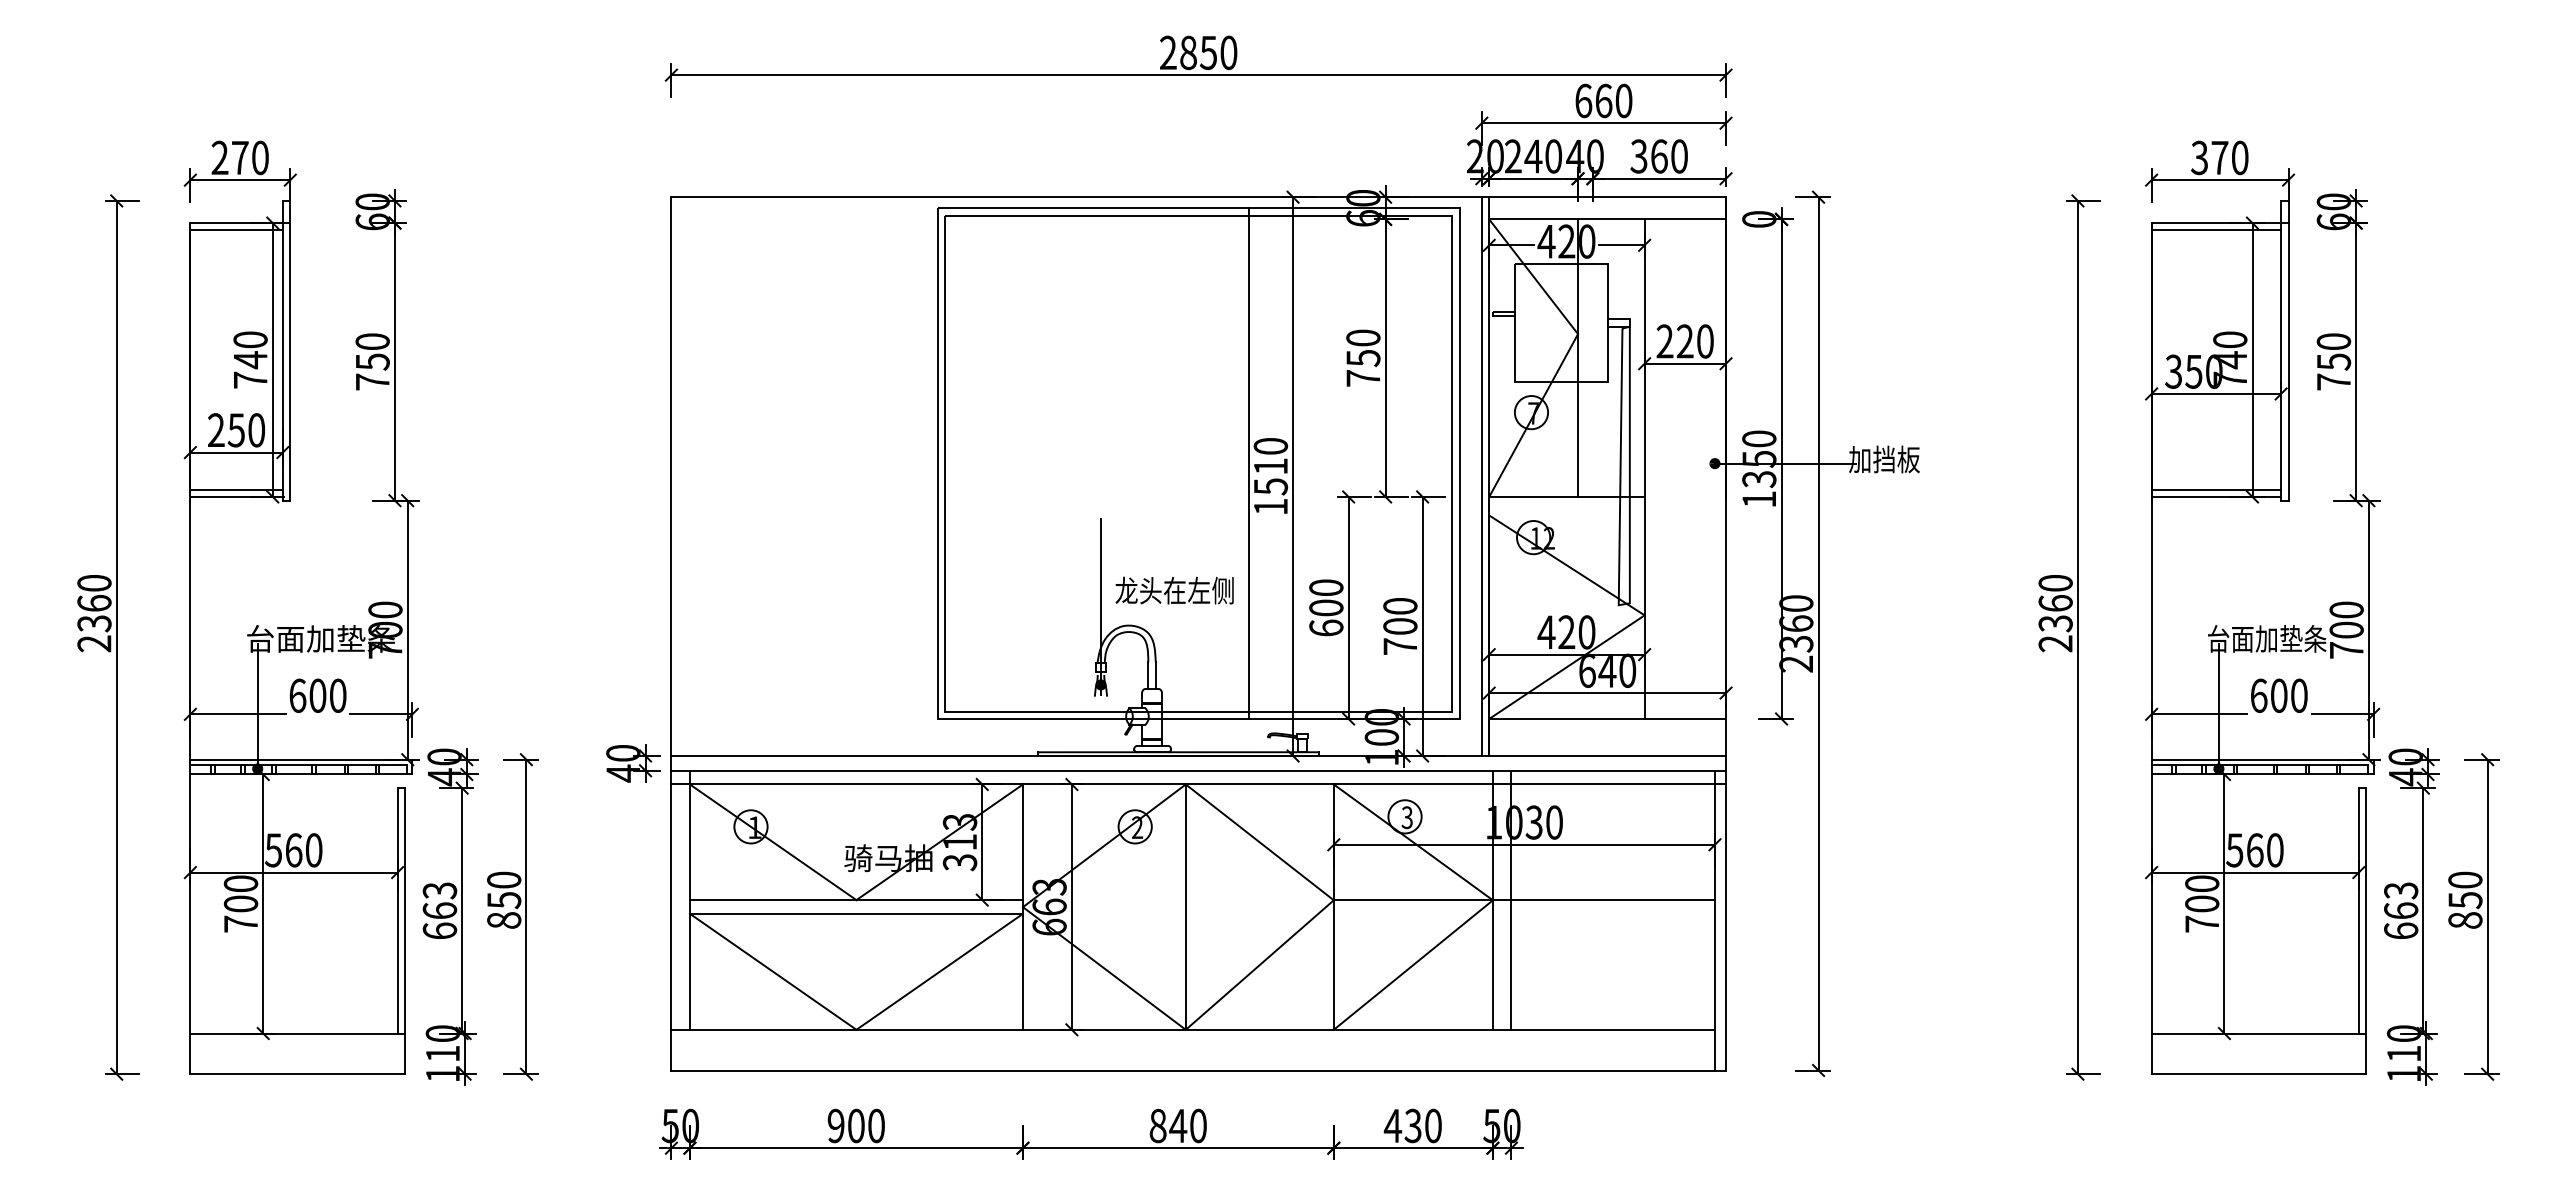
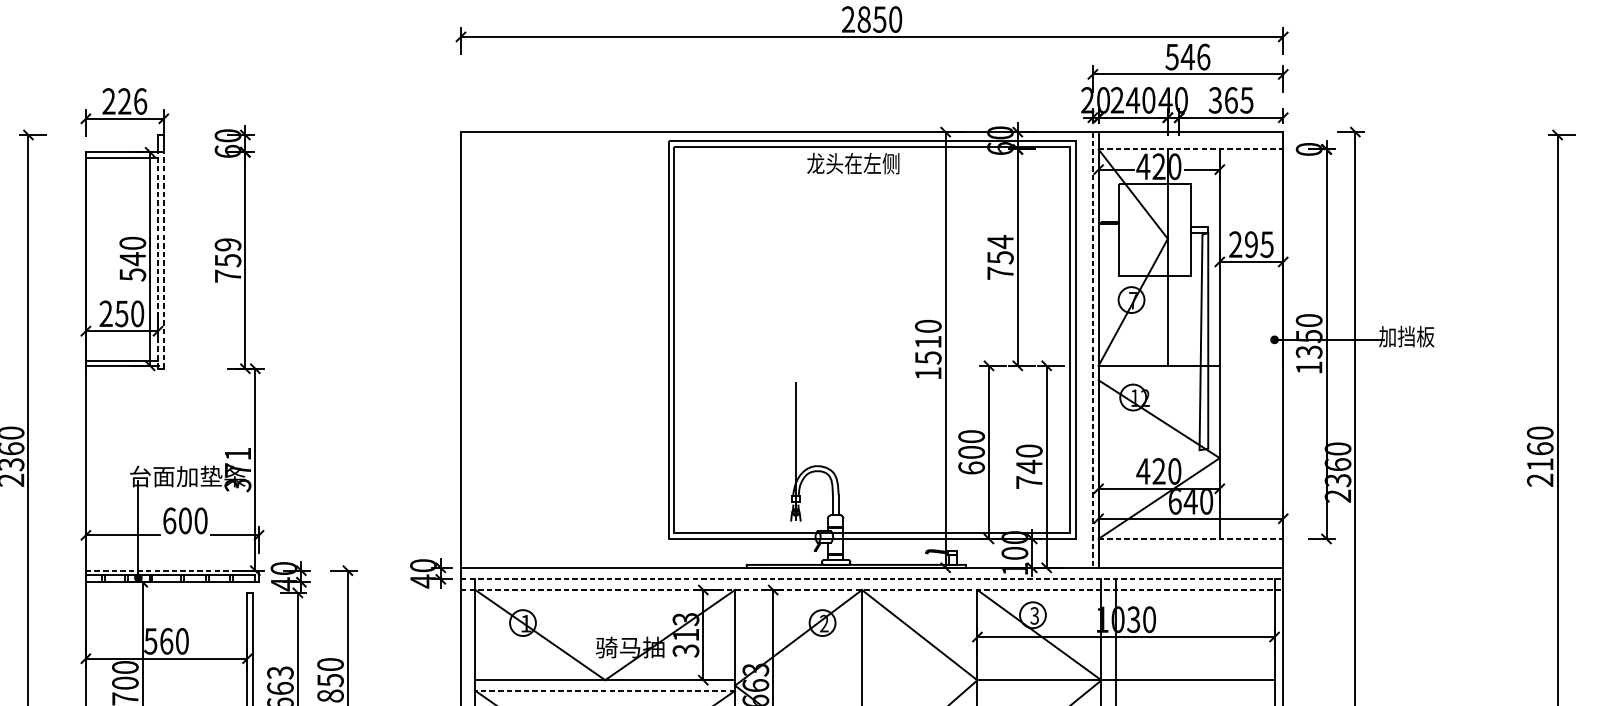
text: (1603, 100) -> (1187, 56), 660 -> 546
text: (1678, 156) -> (1246, 100), 360 -> 365
text: (249, 157) -> (131, 101), 270 -> 226
line: (1608, 219) -> (1191, 149), solid -> dashed
text: (1363, 338) -> (1000, 242), 750 -> 754
text: (372, 341) -> (227, 244), 750 -> 759
text: (1694, 341) -> (1258, 244), 220 -> 295
line: (282, 361) -> (157, 260), solid -> dashed
line: (290, 361) -> (163, 260), solid -> dashed
text: (250, 380) -> (132, 275), 740 -> 540
line: (1248, 463) -> (910, 339), removed
line: (1481, 477) -> (1092, 350), solid -> dashed
text: (1174, 590) -> (853, 163), moved
text: (2055, 623) -> (1540, 464), 2360 -> 2160
text: (1400, 626) -> (1029, 466), 700 -> 740
text: (385, 630) -> (238, 469), 700 -> 371
line: (1608, 718) -> (1191, 538), solid -> dashed
line: (301, 759) -> (172, 570), solid -> dashed
line: (1199, 770) -> (872, 579), solid -> dashed
line: (1199, 784) -> (872, 590), solid -> dashed
line: (856, 913) -> (605, 690), solid -> dashed

